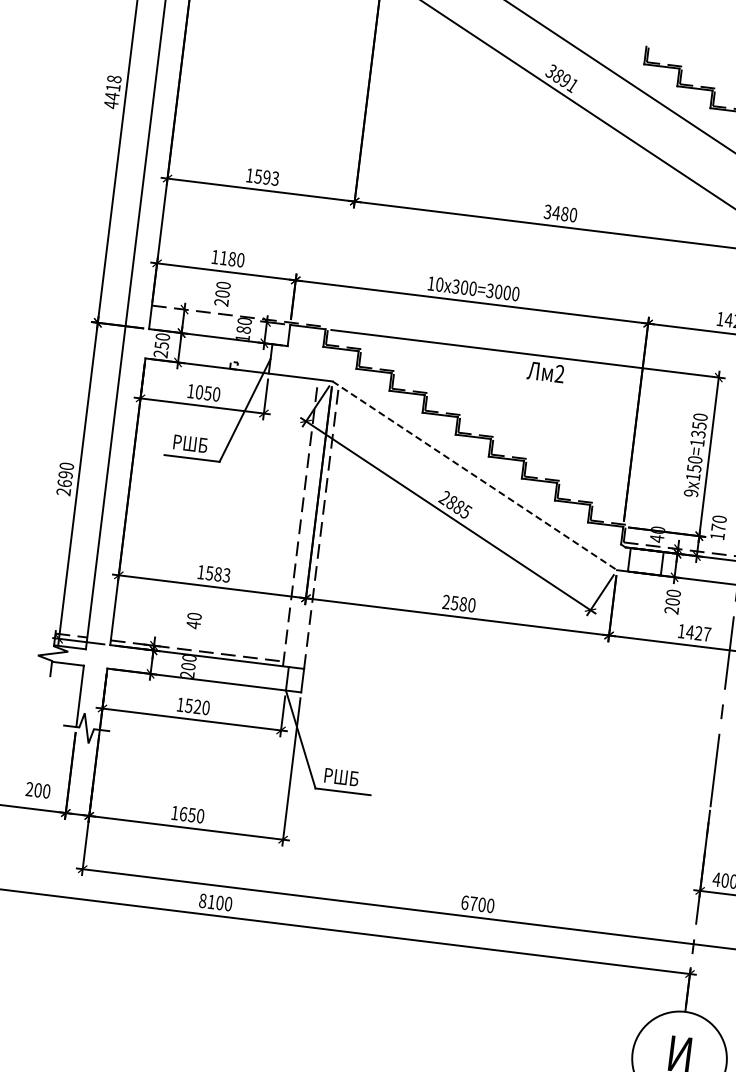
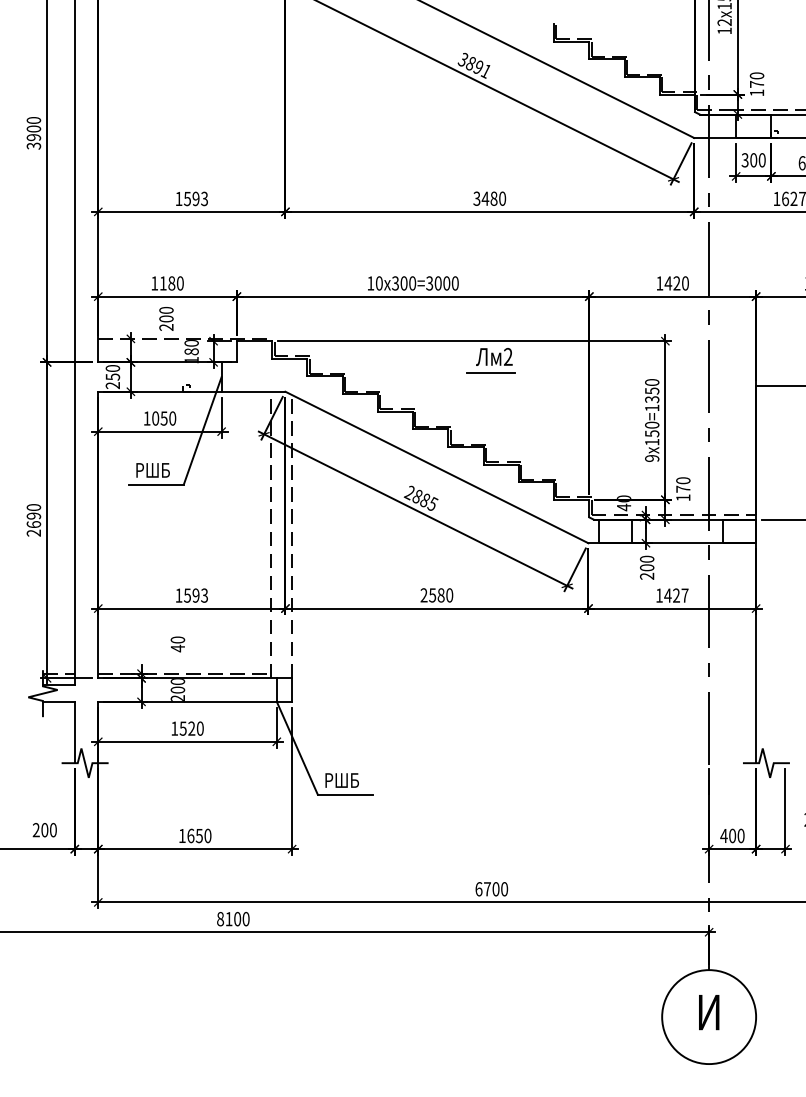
text: (112, 92) -> (33, 133), 4418 -> 3900
line: (539, 388) -> (490, 373), added
line: (475, 475) -> (437, 467), dashed -> solid
text: (217, 574) -> (195, 595), 1583 -> 1593

